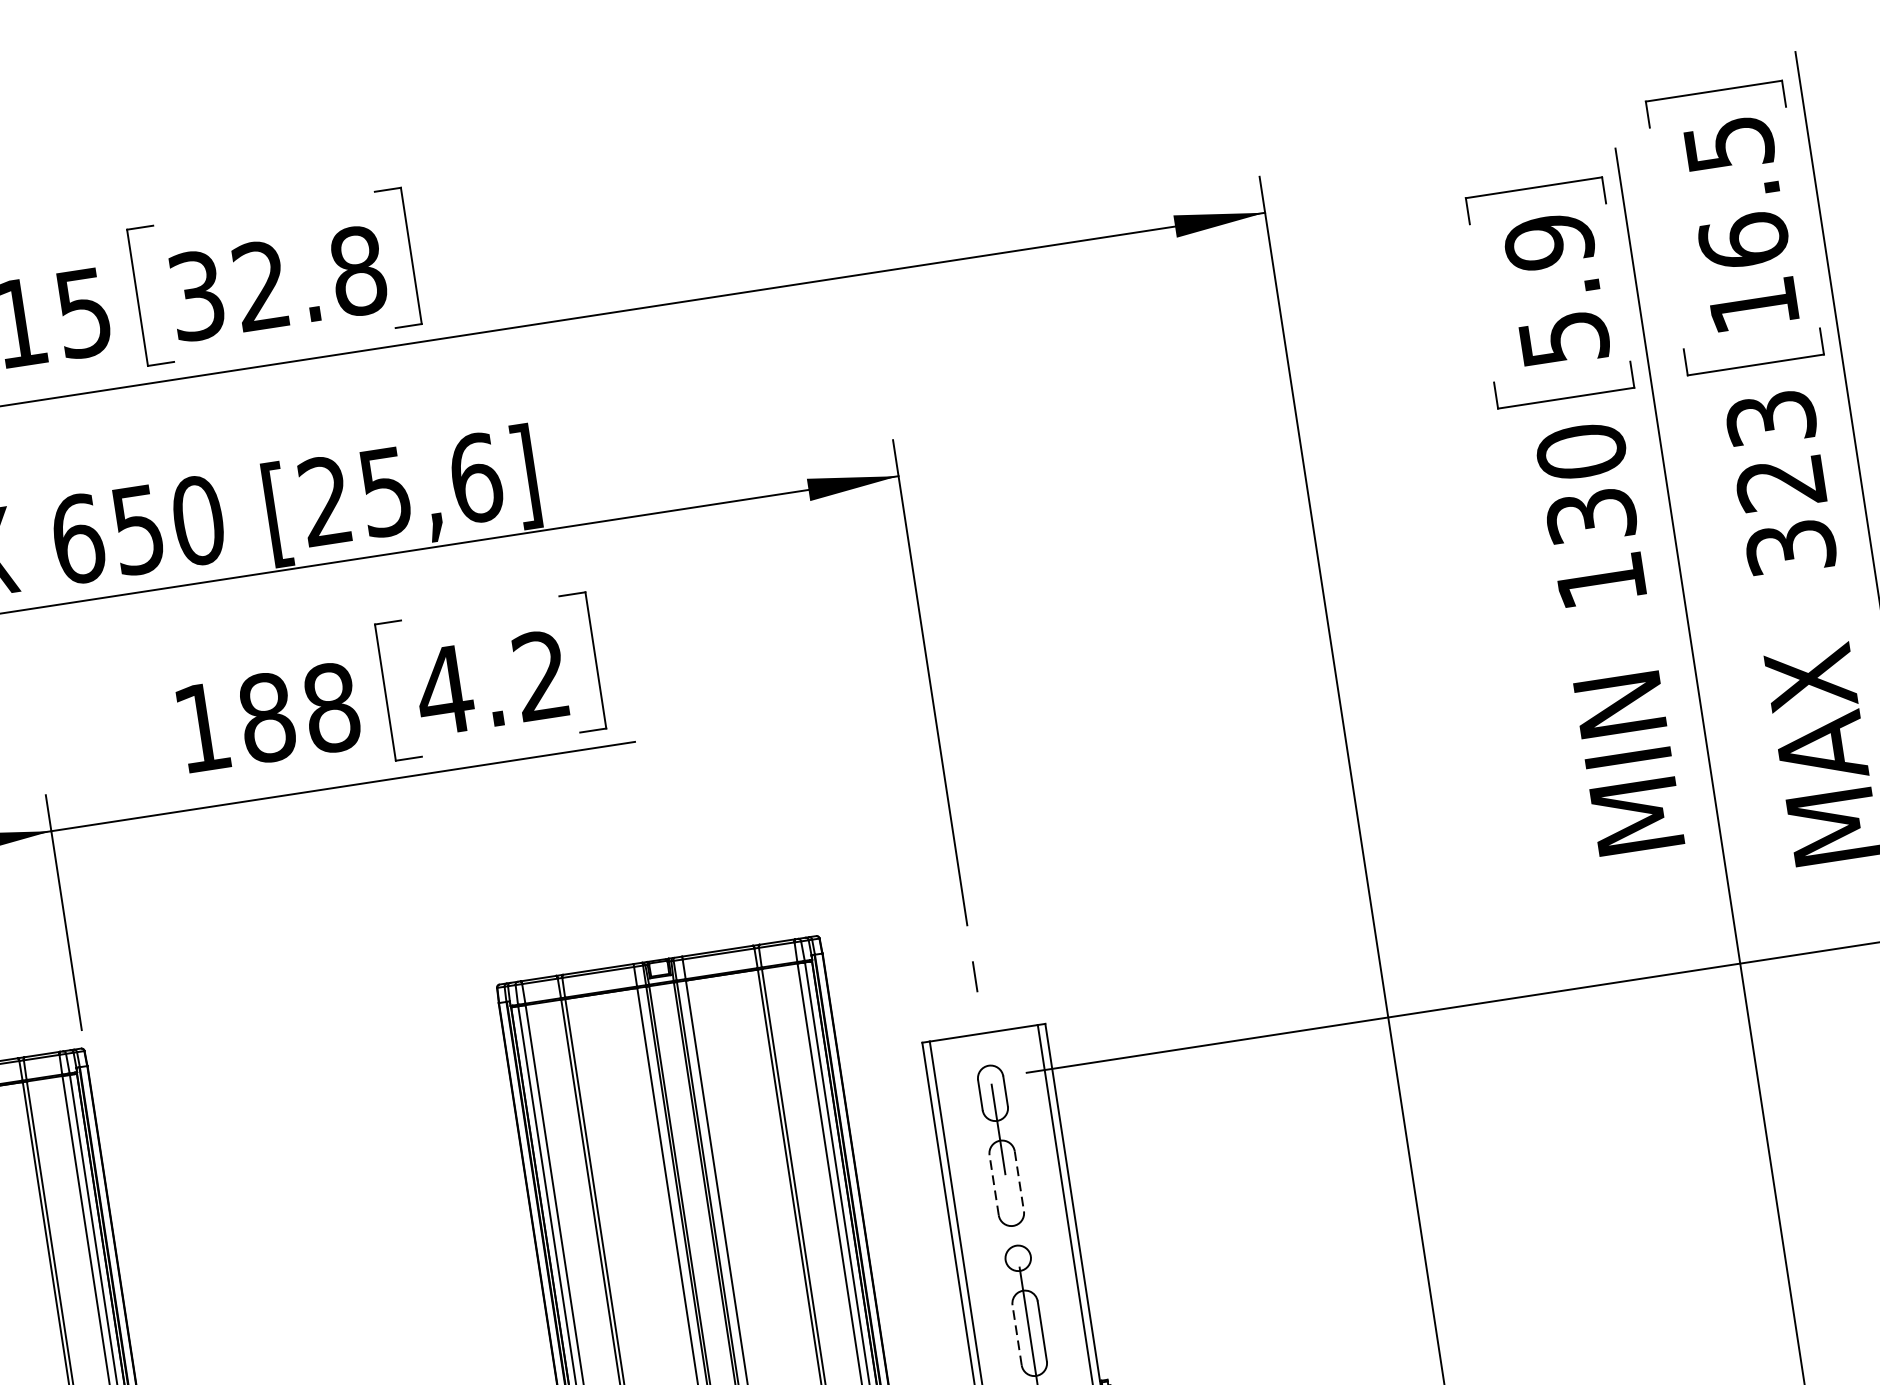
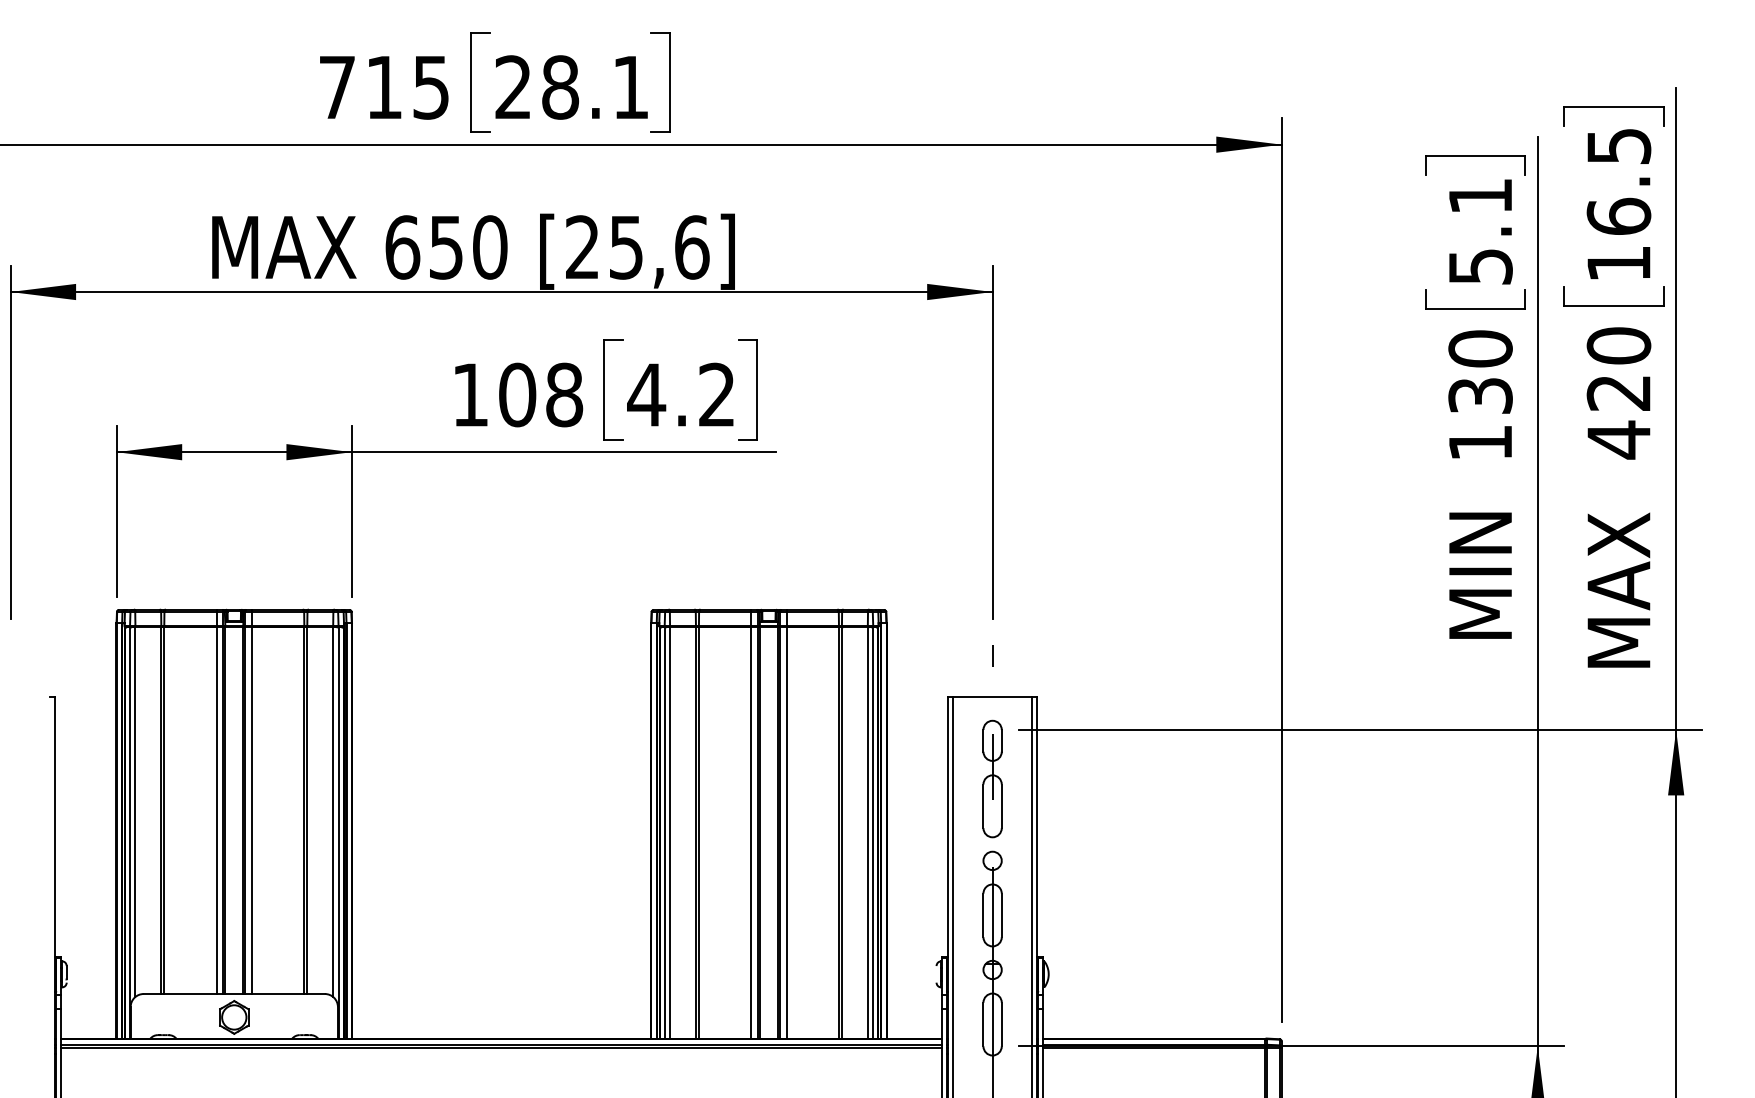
text: (1549, 242) -> (1480, 196), 5.9 -> 5.1
text: (277, 283) -> (572, 87), 32.8 -> 28.1
text: (1780, 484) -> (1618, 393), 323 -> 420
text: (267, 718) -> (517, 395), 188 -> 108
line: (1019, 1181) -> (1001, 806), dashed -> solid
line: (994, 1185) -> (983, 806), dashed -> solid
line: (1017, 1335) -> (983, 915), dashed -> solid

